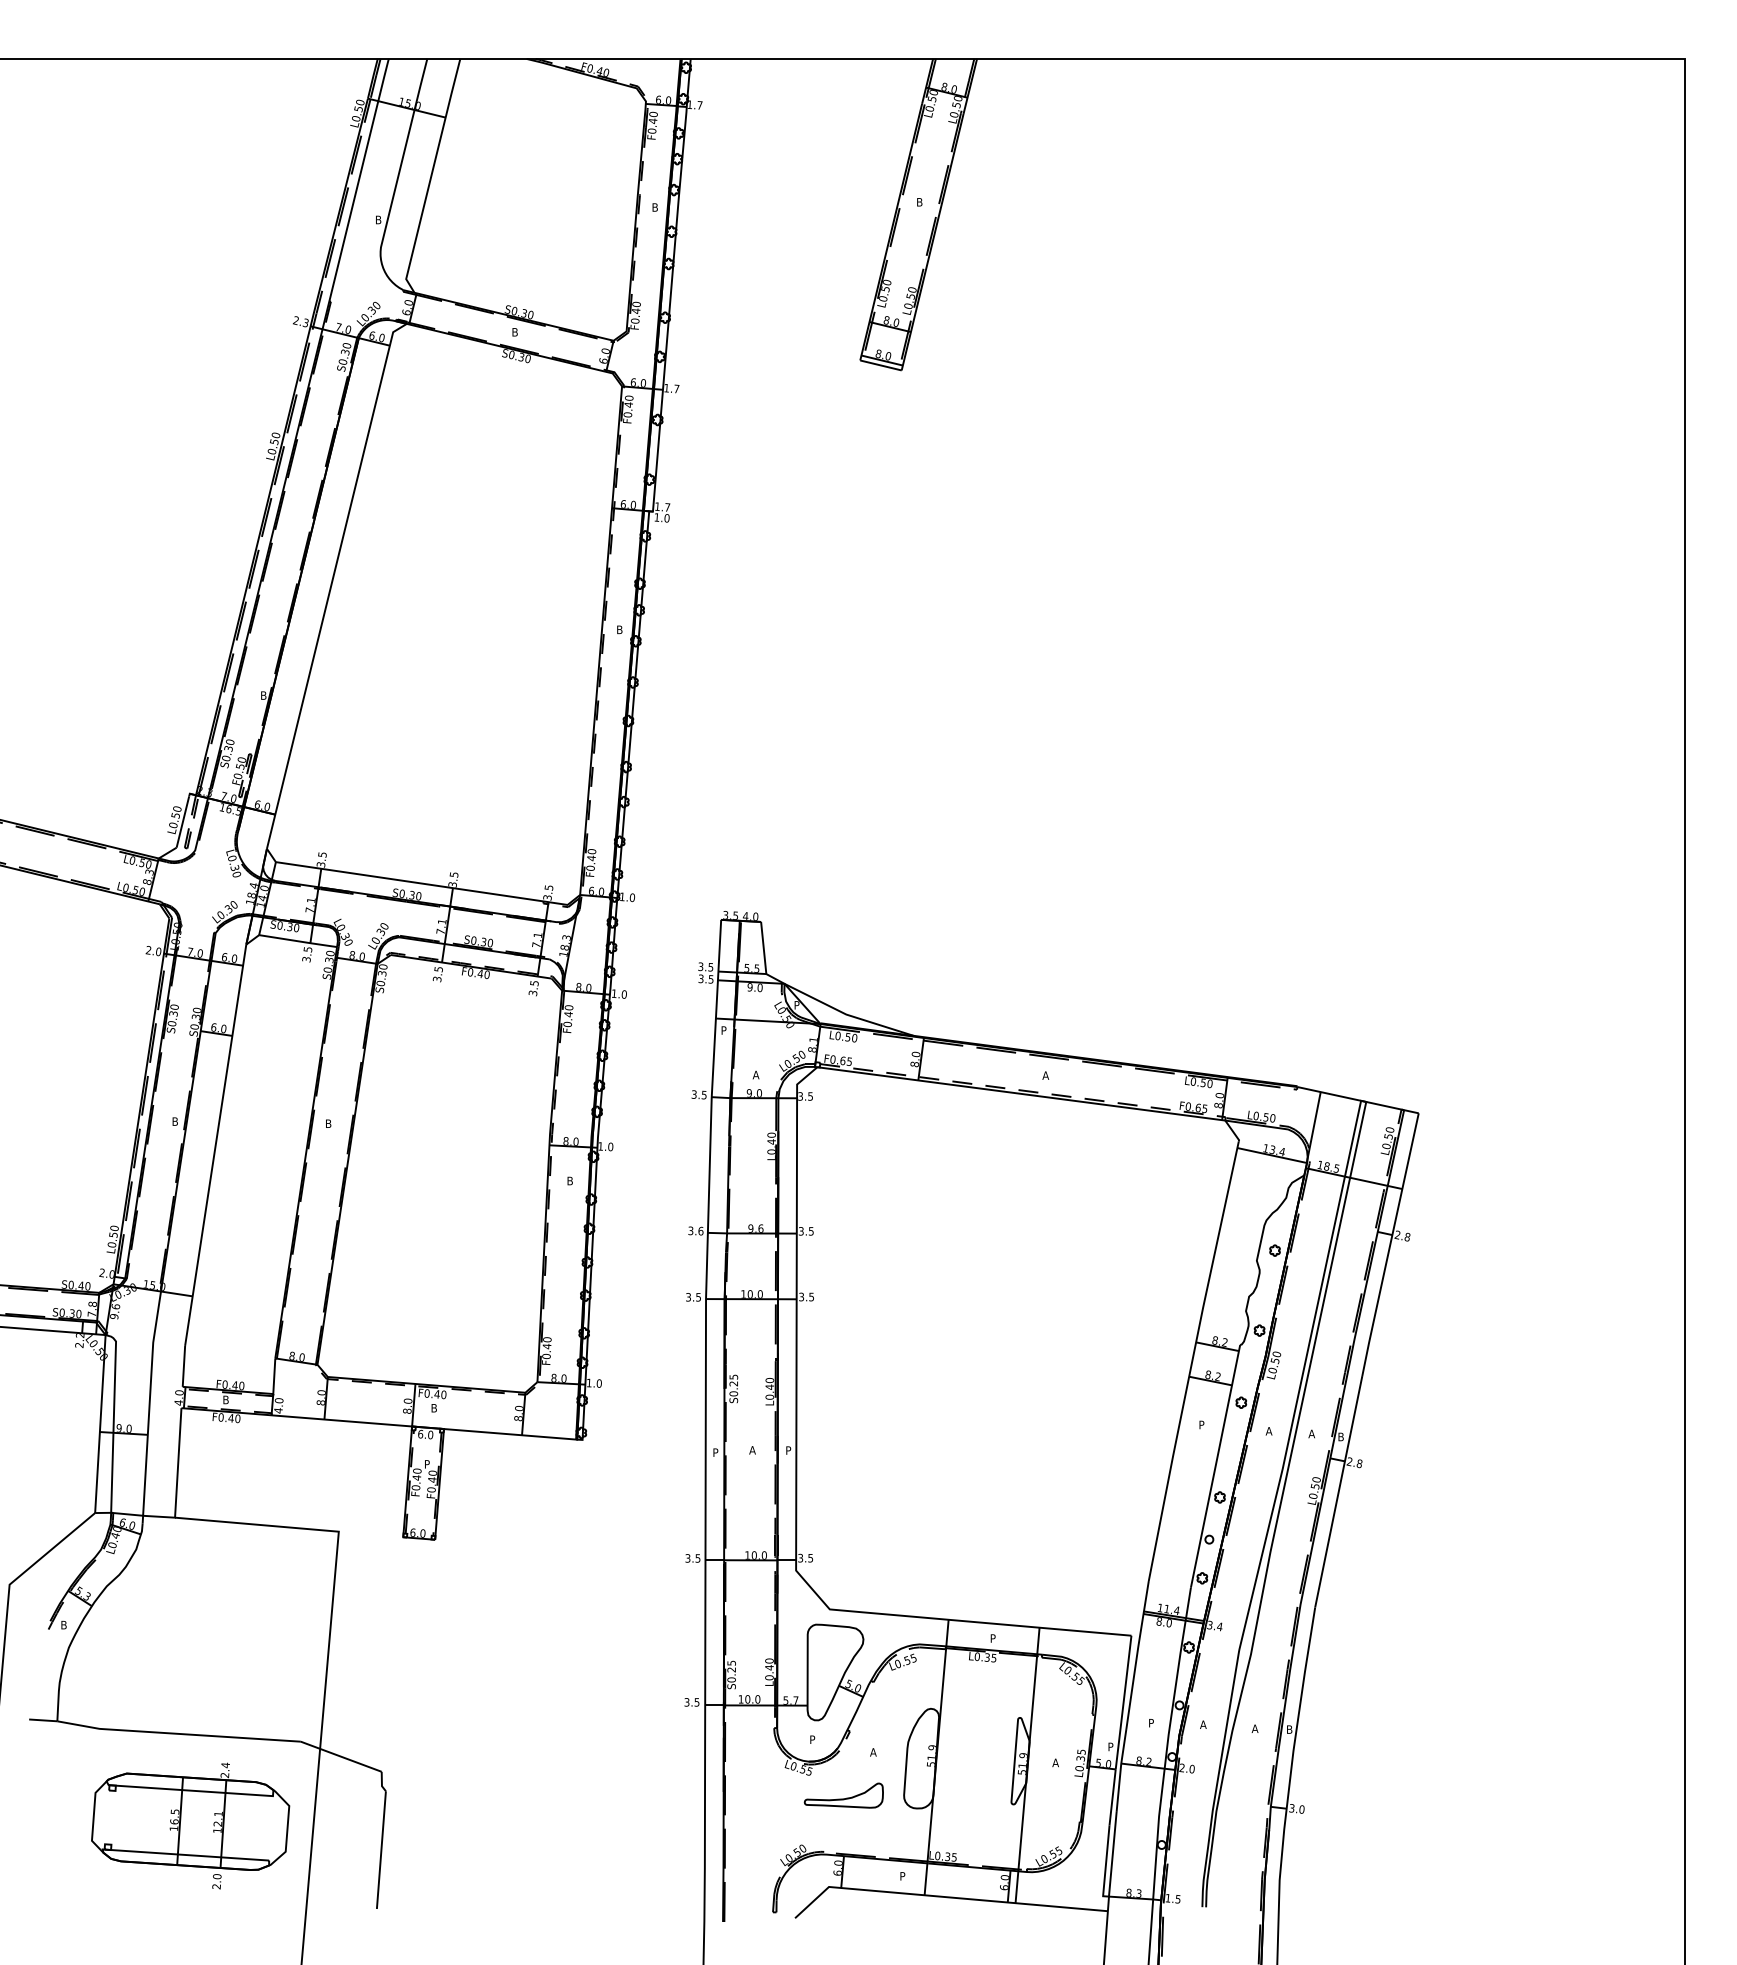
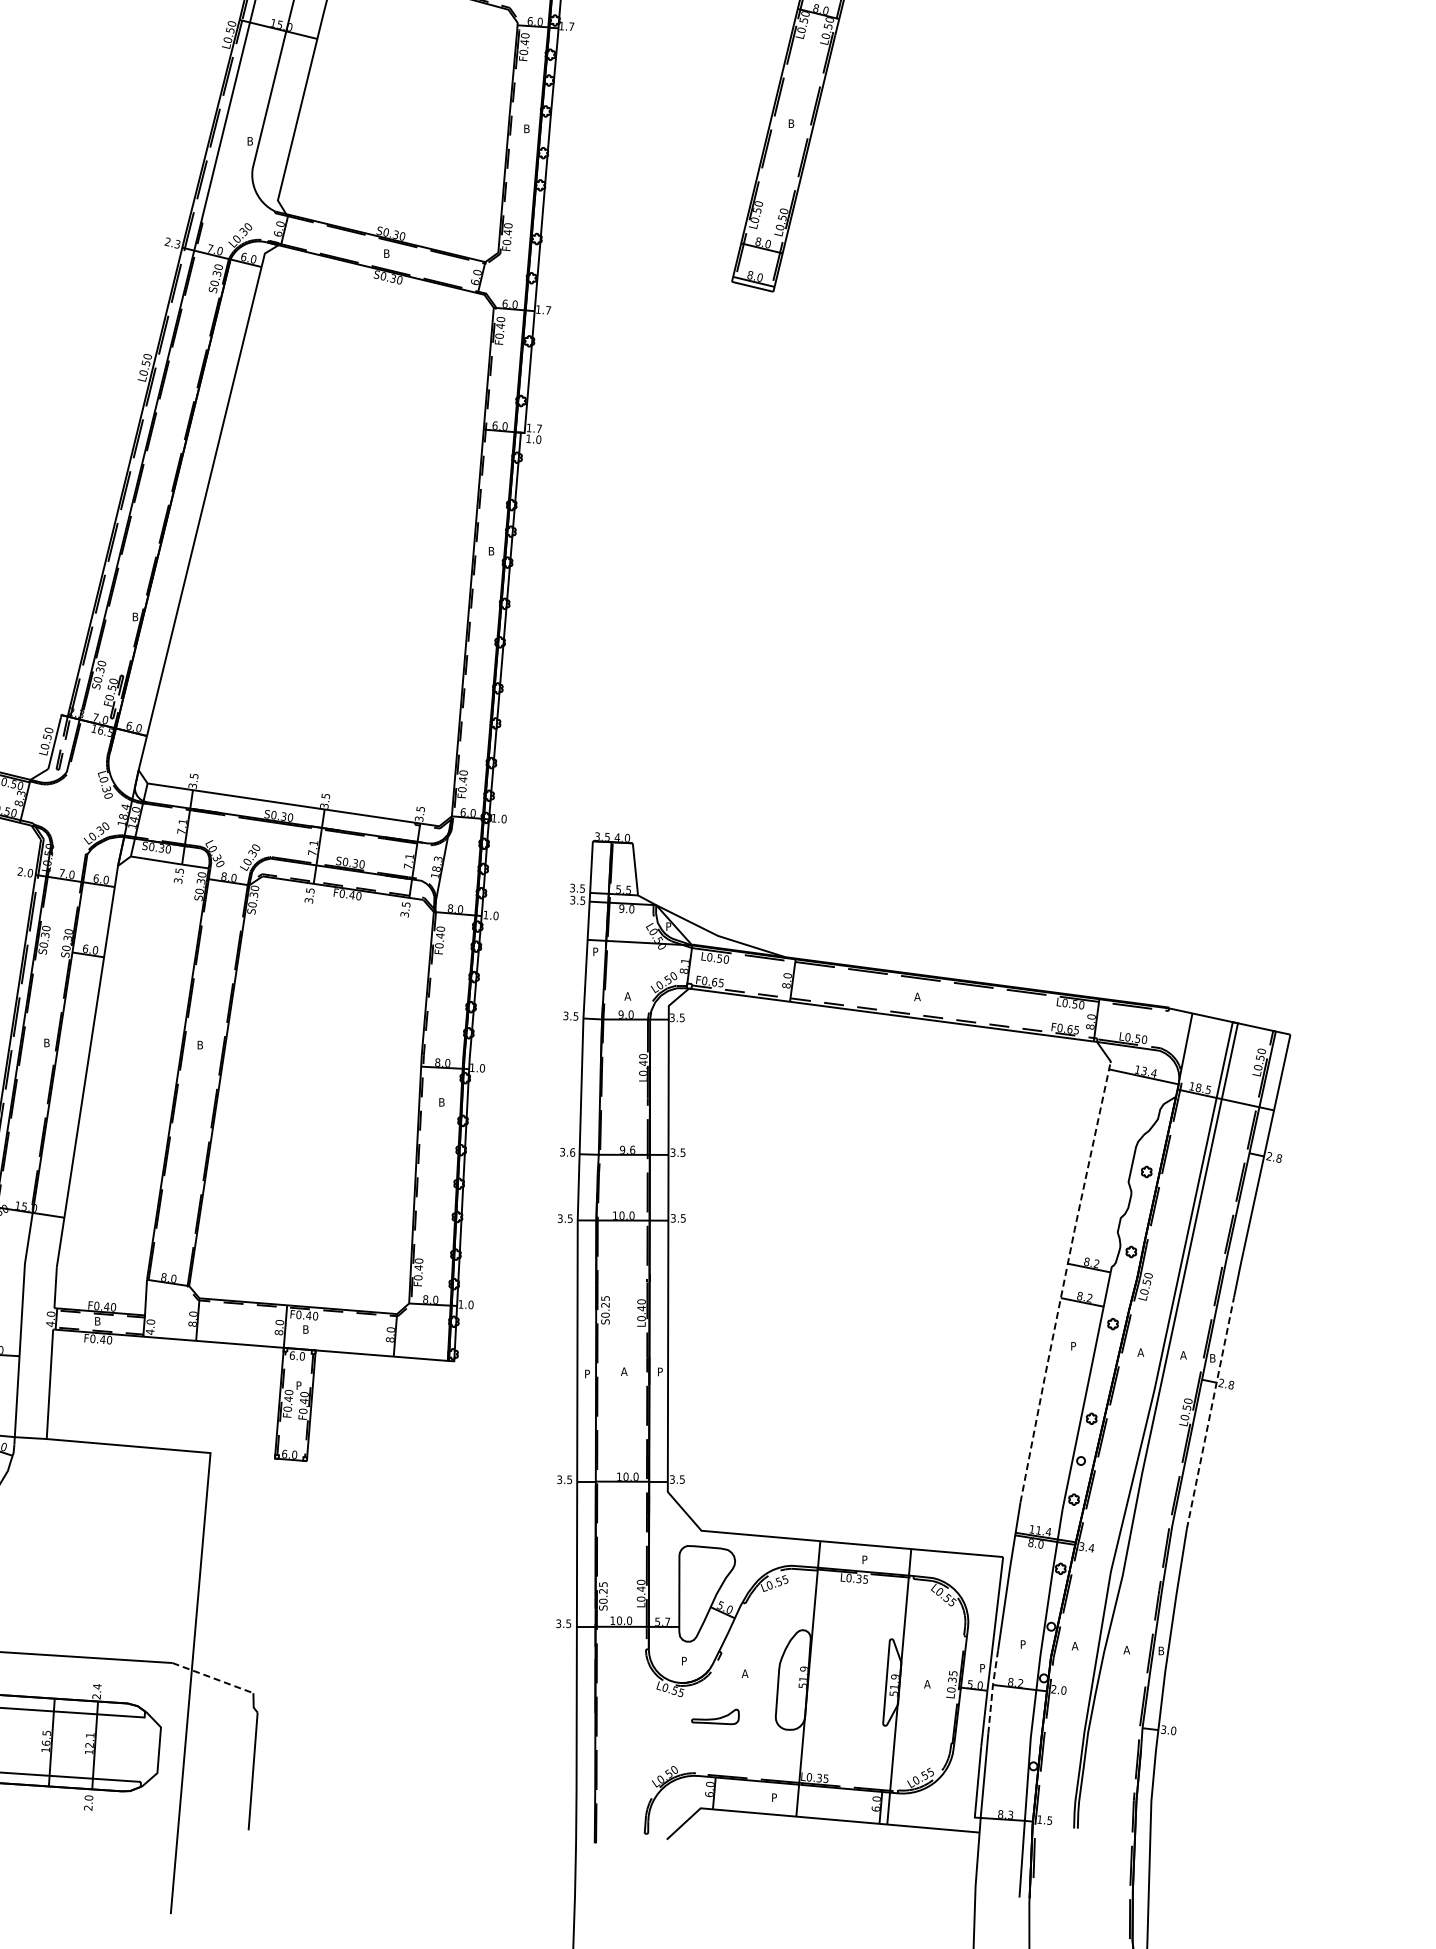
line: (1192, 1360) -> (1064, 1281), solid -> dashed
line: (1338, 1491) -> (1210, 1412), solid -> dashed
line: (341, 1756) -> (213, 1677), solid -> dashed
line: (1120, 1770) -> (992, 1691), solid -> dashed
part: (843, 1795) -> (715, 1716), size x0.6

